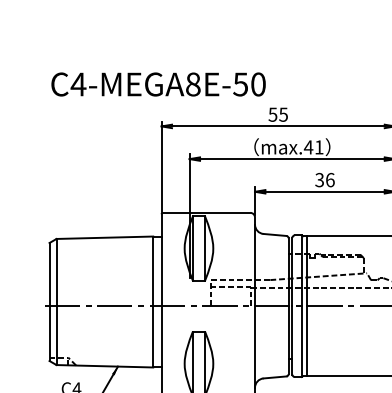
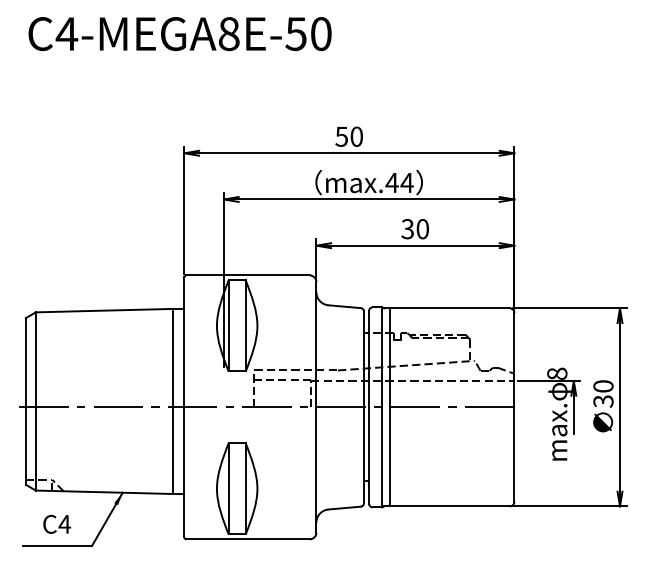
text: (158, 84) -> (179, 34), moved
text: (283, 114) -> (356, 136), 55 -> 50
text: (318, 147) -> (406, 182), max.41 -> max.44
text: (330, 180) -> (422, 229), 36 -> 30

